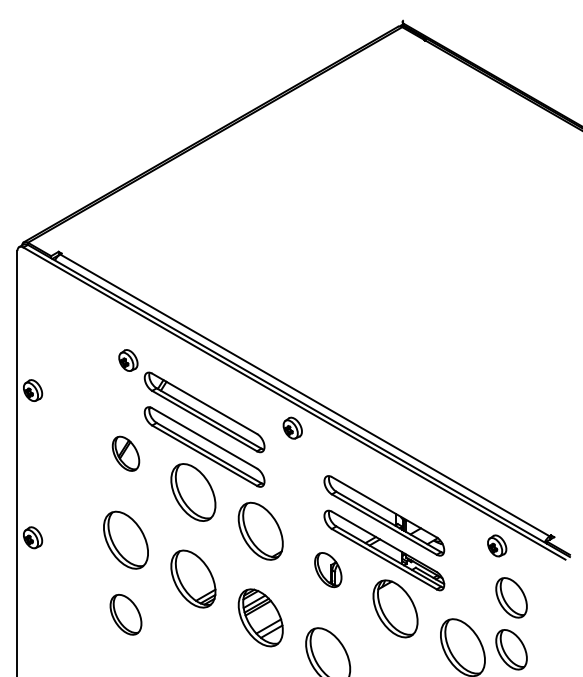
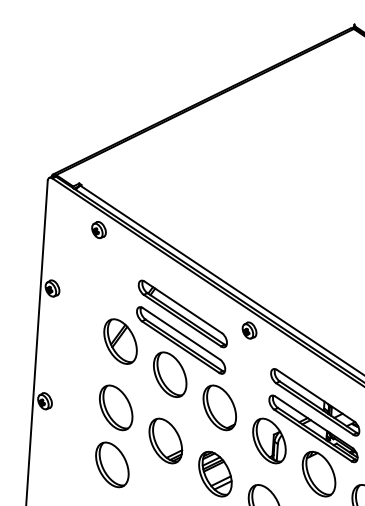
part: (128, 360) -> (99, 230), moved
part: (125, 453) -> (120, 341), size x1.67
part: (328, 569) -> (269, 440), size x1.67
part: (125, 614) -> (111, 464), size x1.43

